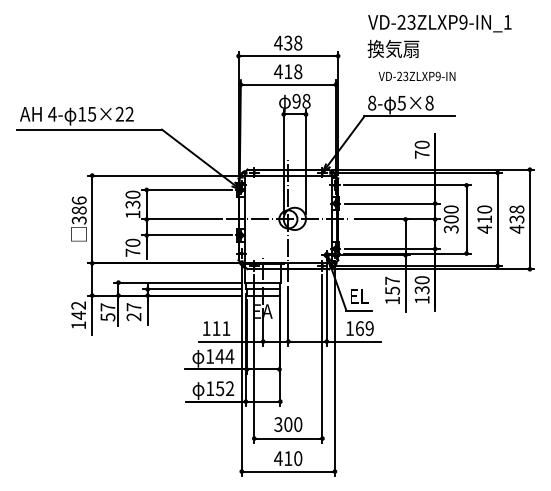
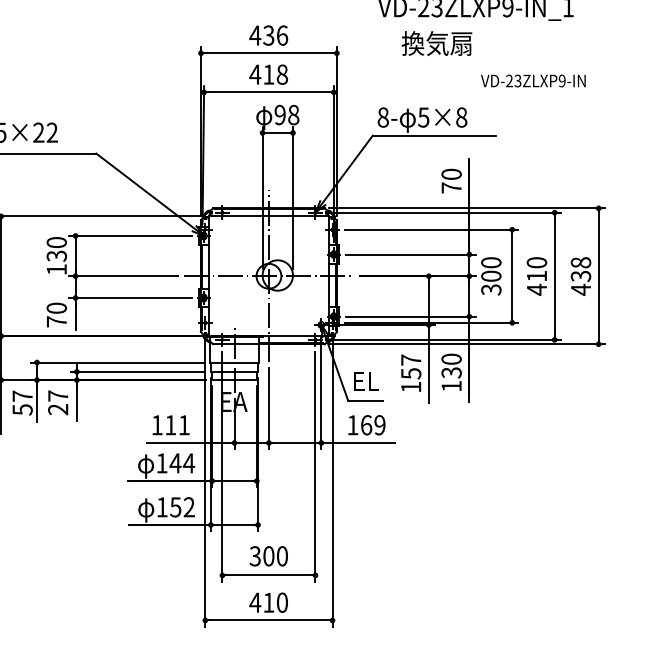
text: (298, 42) -> (282, 34), 438 -> 436
text: (393, 48) -> (437, 42), moved
text: (416, 76) -> (532, 81), moved

